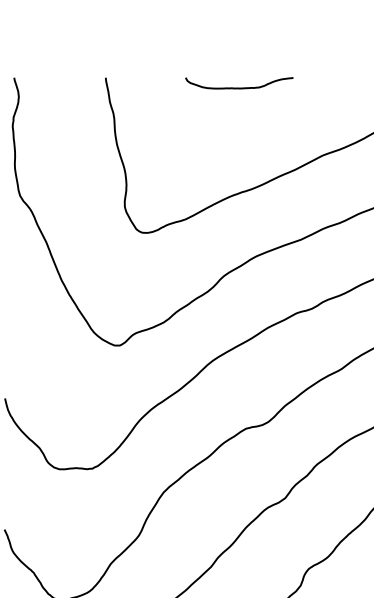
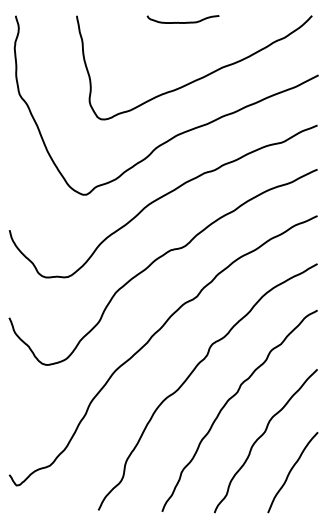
curve: (238, 87) -> (182, 22), moved

